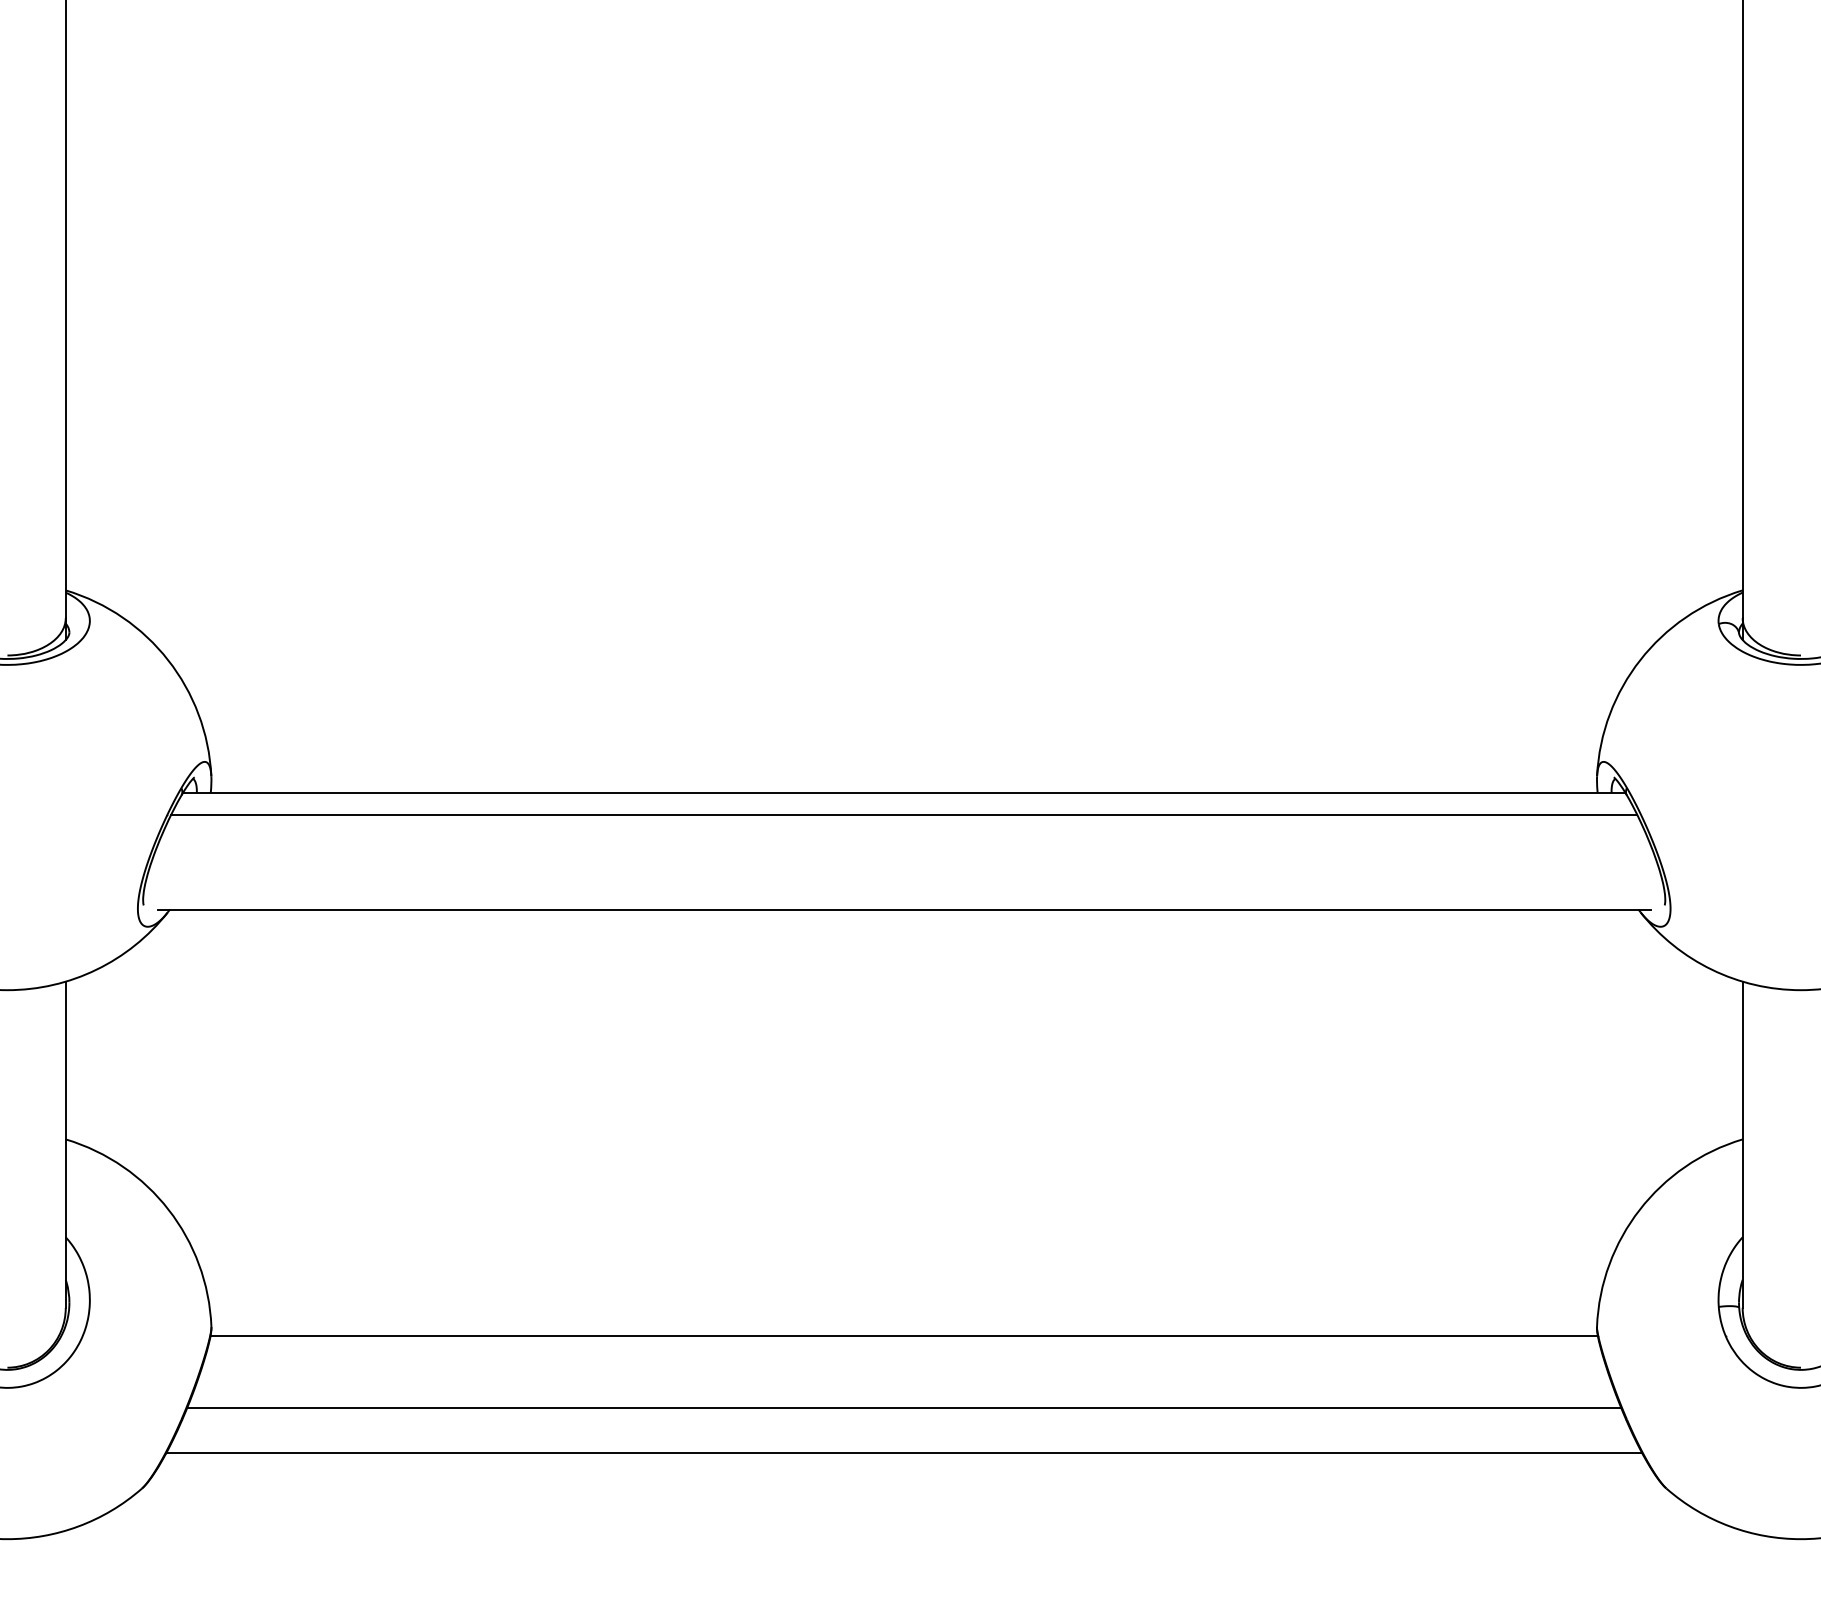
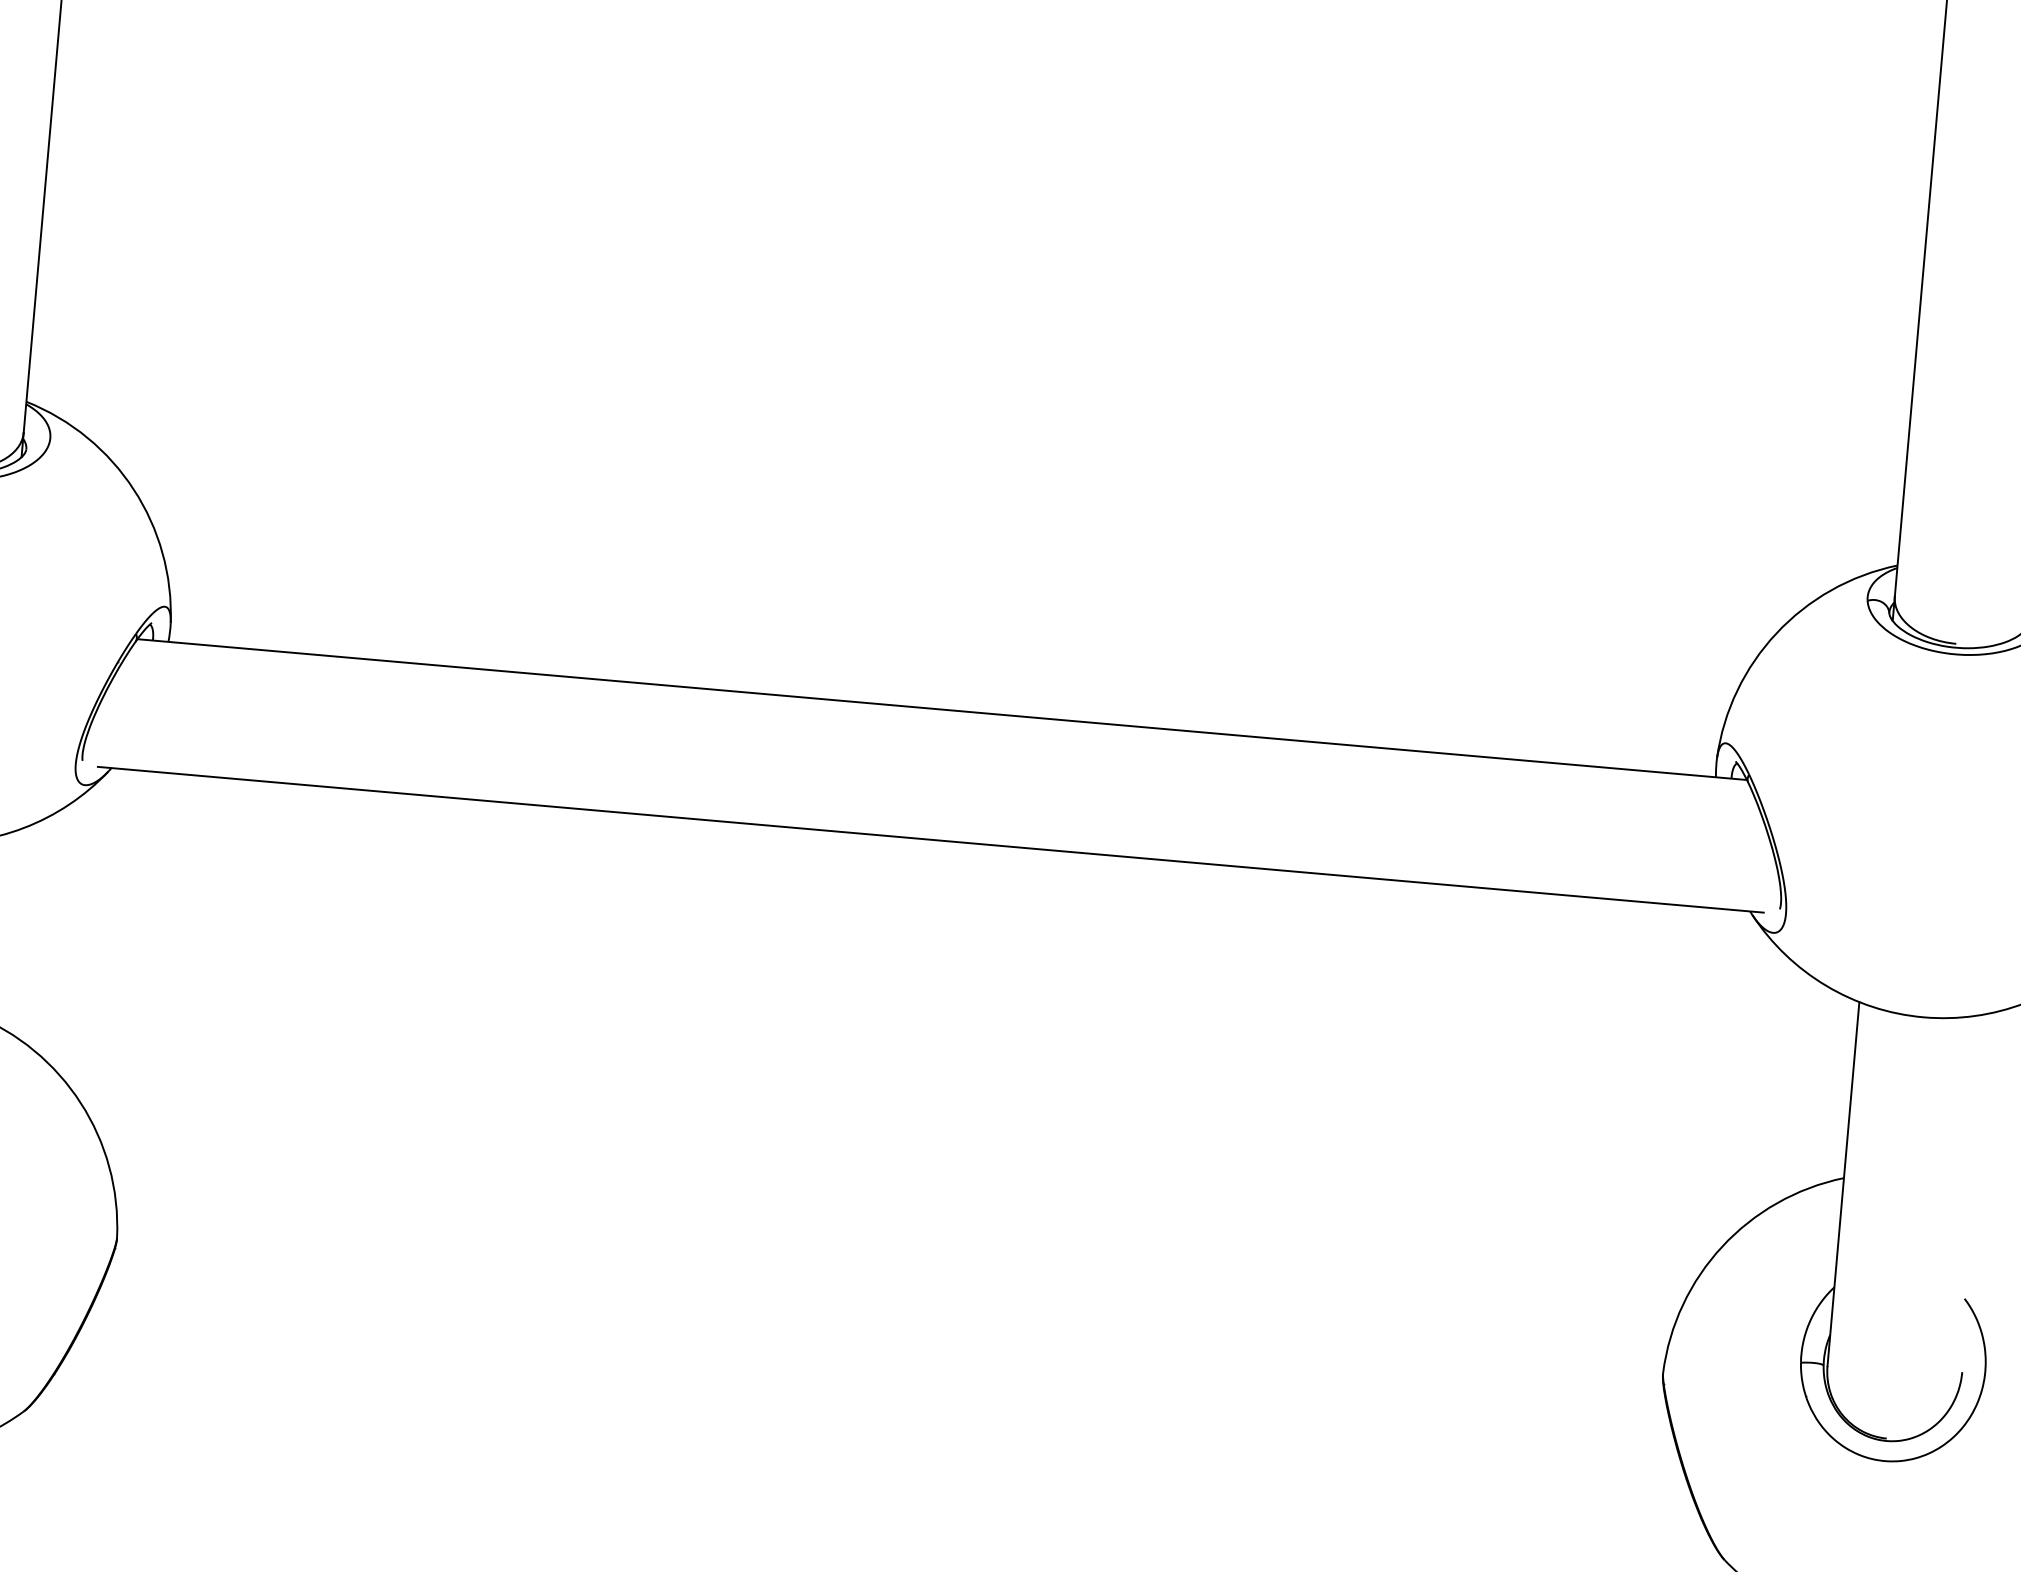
line: (904, 815) -> (940, 734), removed
line: (903, 1336) -> (888, 1316), removed
line: (904, 1408) -> (882, 1396), removed
line: (904, 1452) -> (878, 1445), removed

